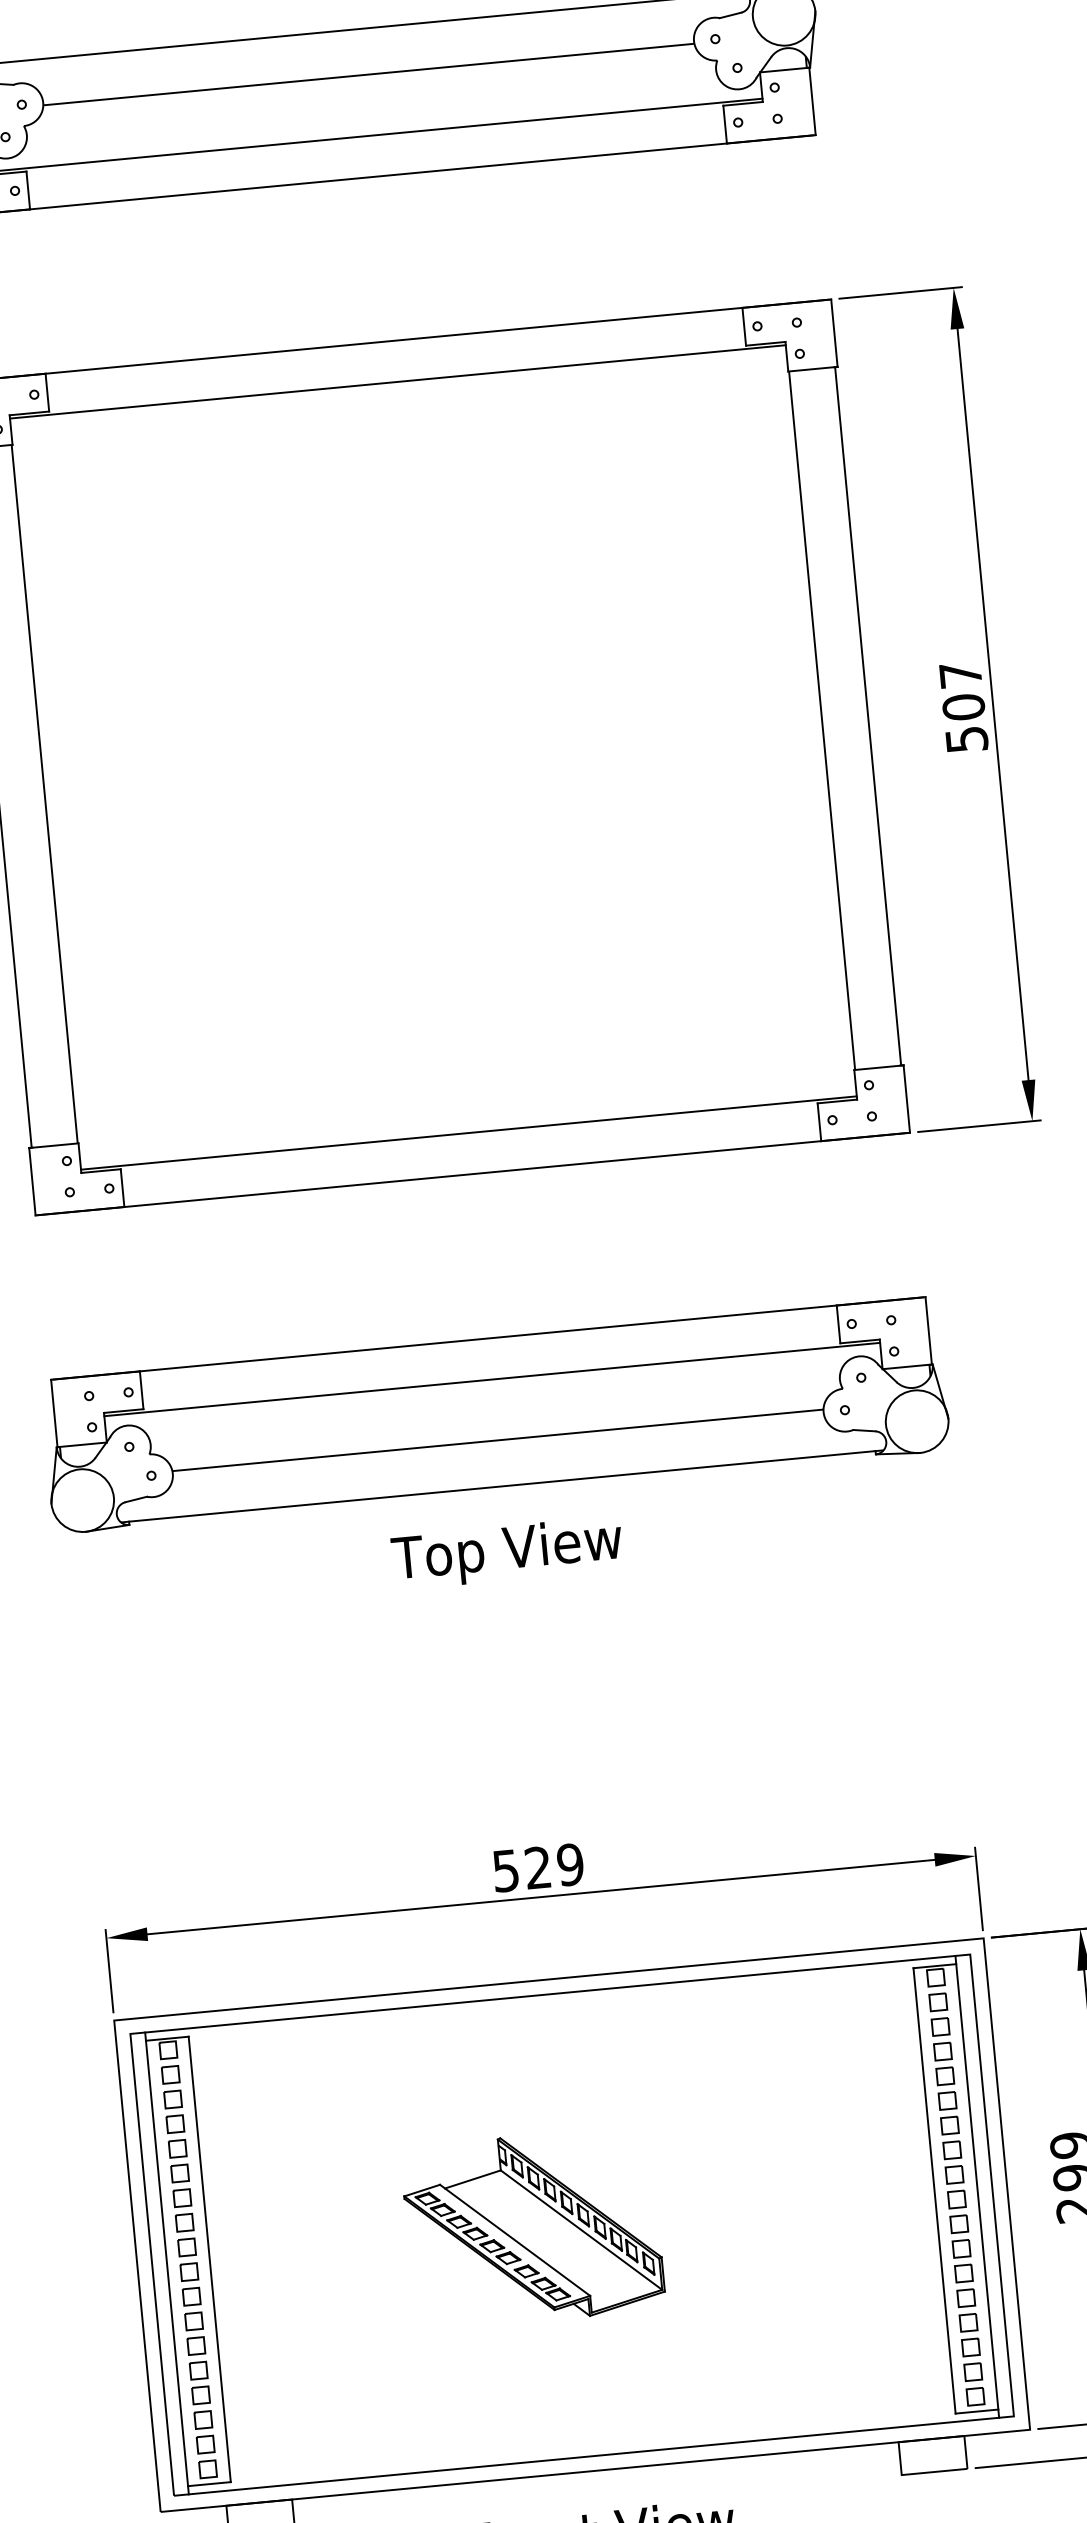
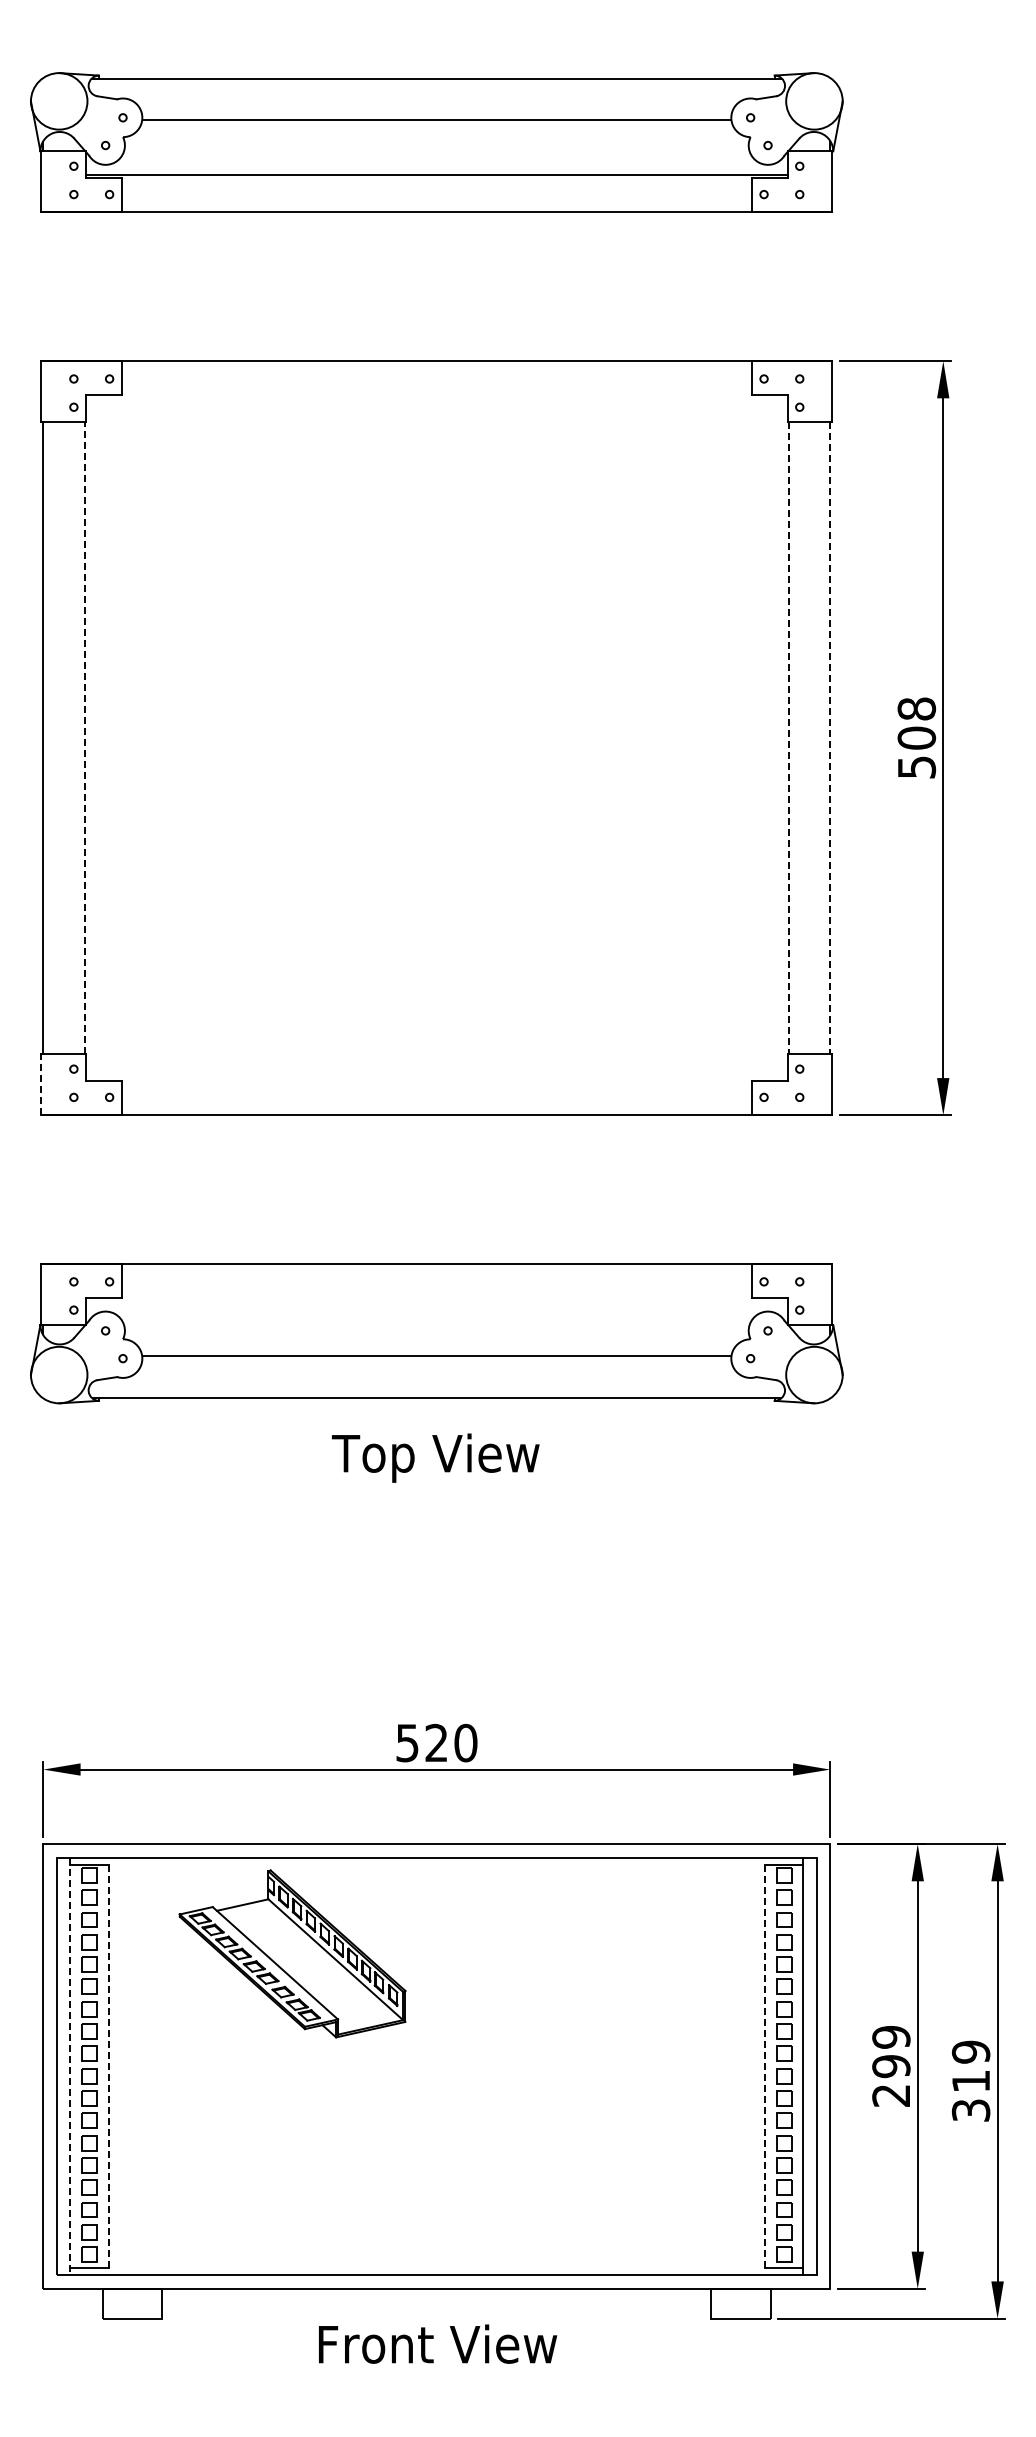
line: (397, 382) -> (436, 398), removed
text: (960, 674) -> (916, 708), 507 -> 508
line: (868, 716) -> (830, 738), solid -> dashed
line: (822, 721) -> (788, 738), solid -> dashed
line: (45, 793) -> (85, 737), solid -> dashed
line: (468, 1133) -> (436, 1078), removed
line: (32, 1181) -> (41, 1084), solid -> dashed
line: (491, 1379) -> (436, 1301), removed
text: (570, 1865) -> (465, 1743), 529 -> 520
line: (934, 2190) -> (764, 2066), solid -> dashed
part: (533, 2227) -> (292, 1953), moved
line: (209, 2259) -> (108, 2066), solid -> dashed
line: (167, 2263) -> (70, 2066), solid -> dashed

